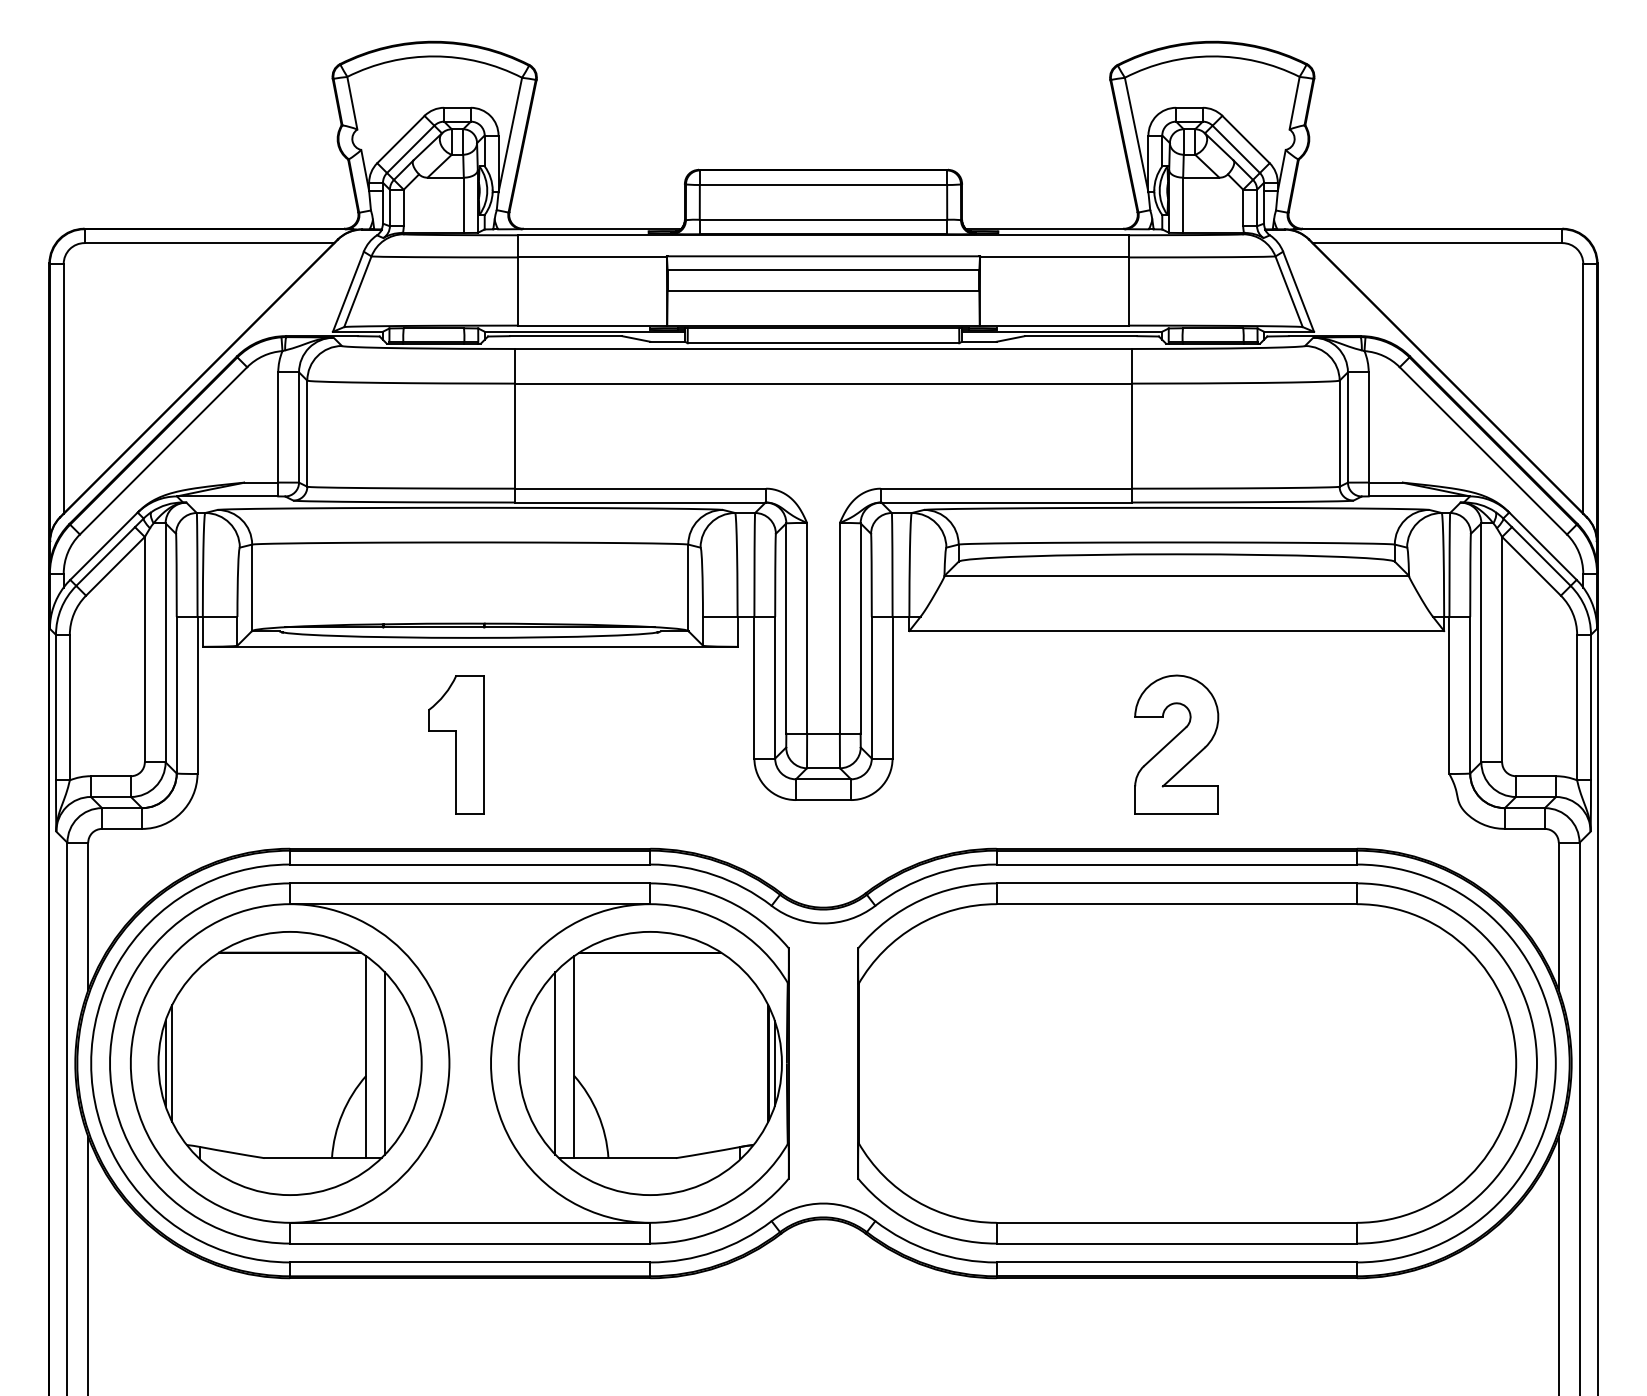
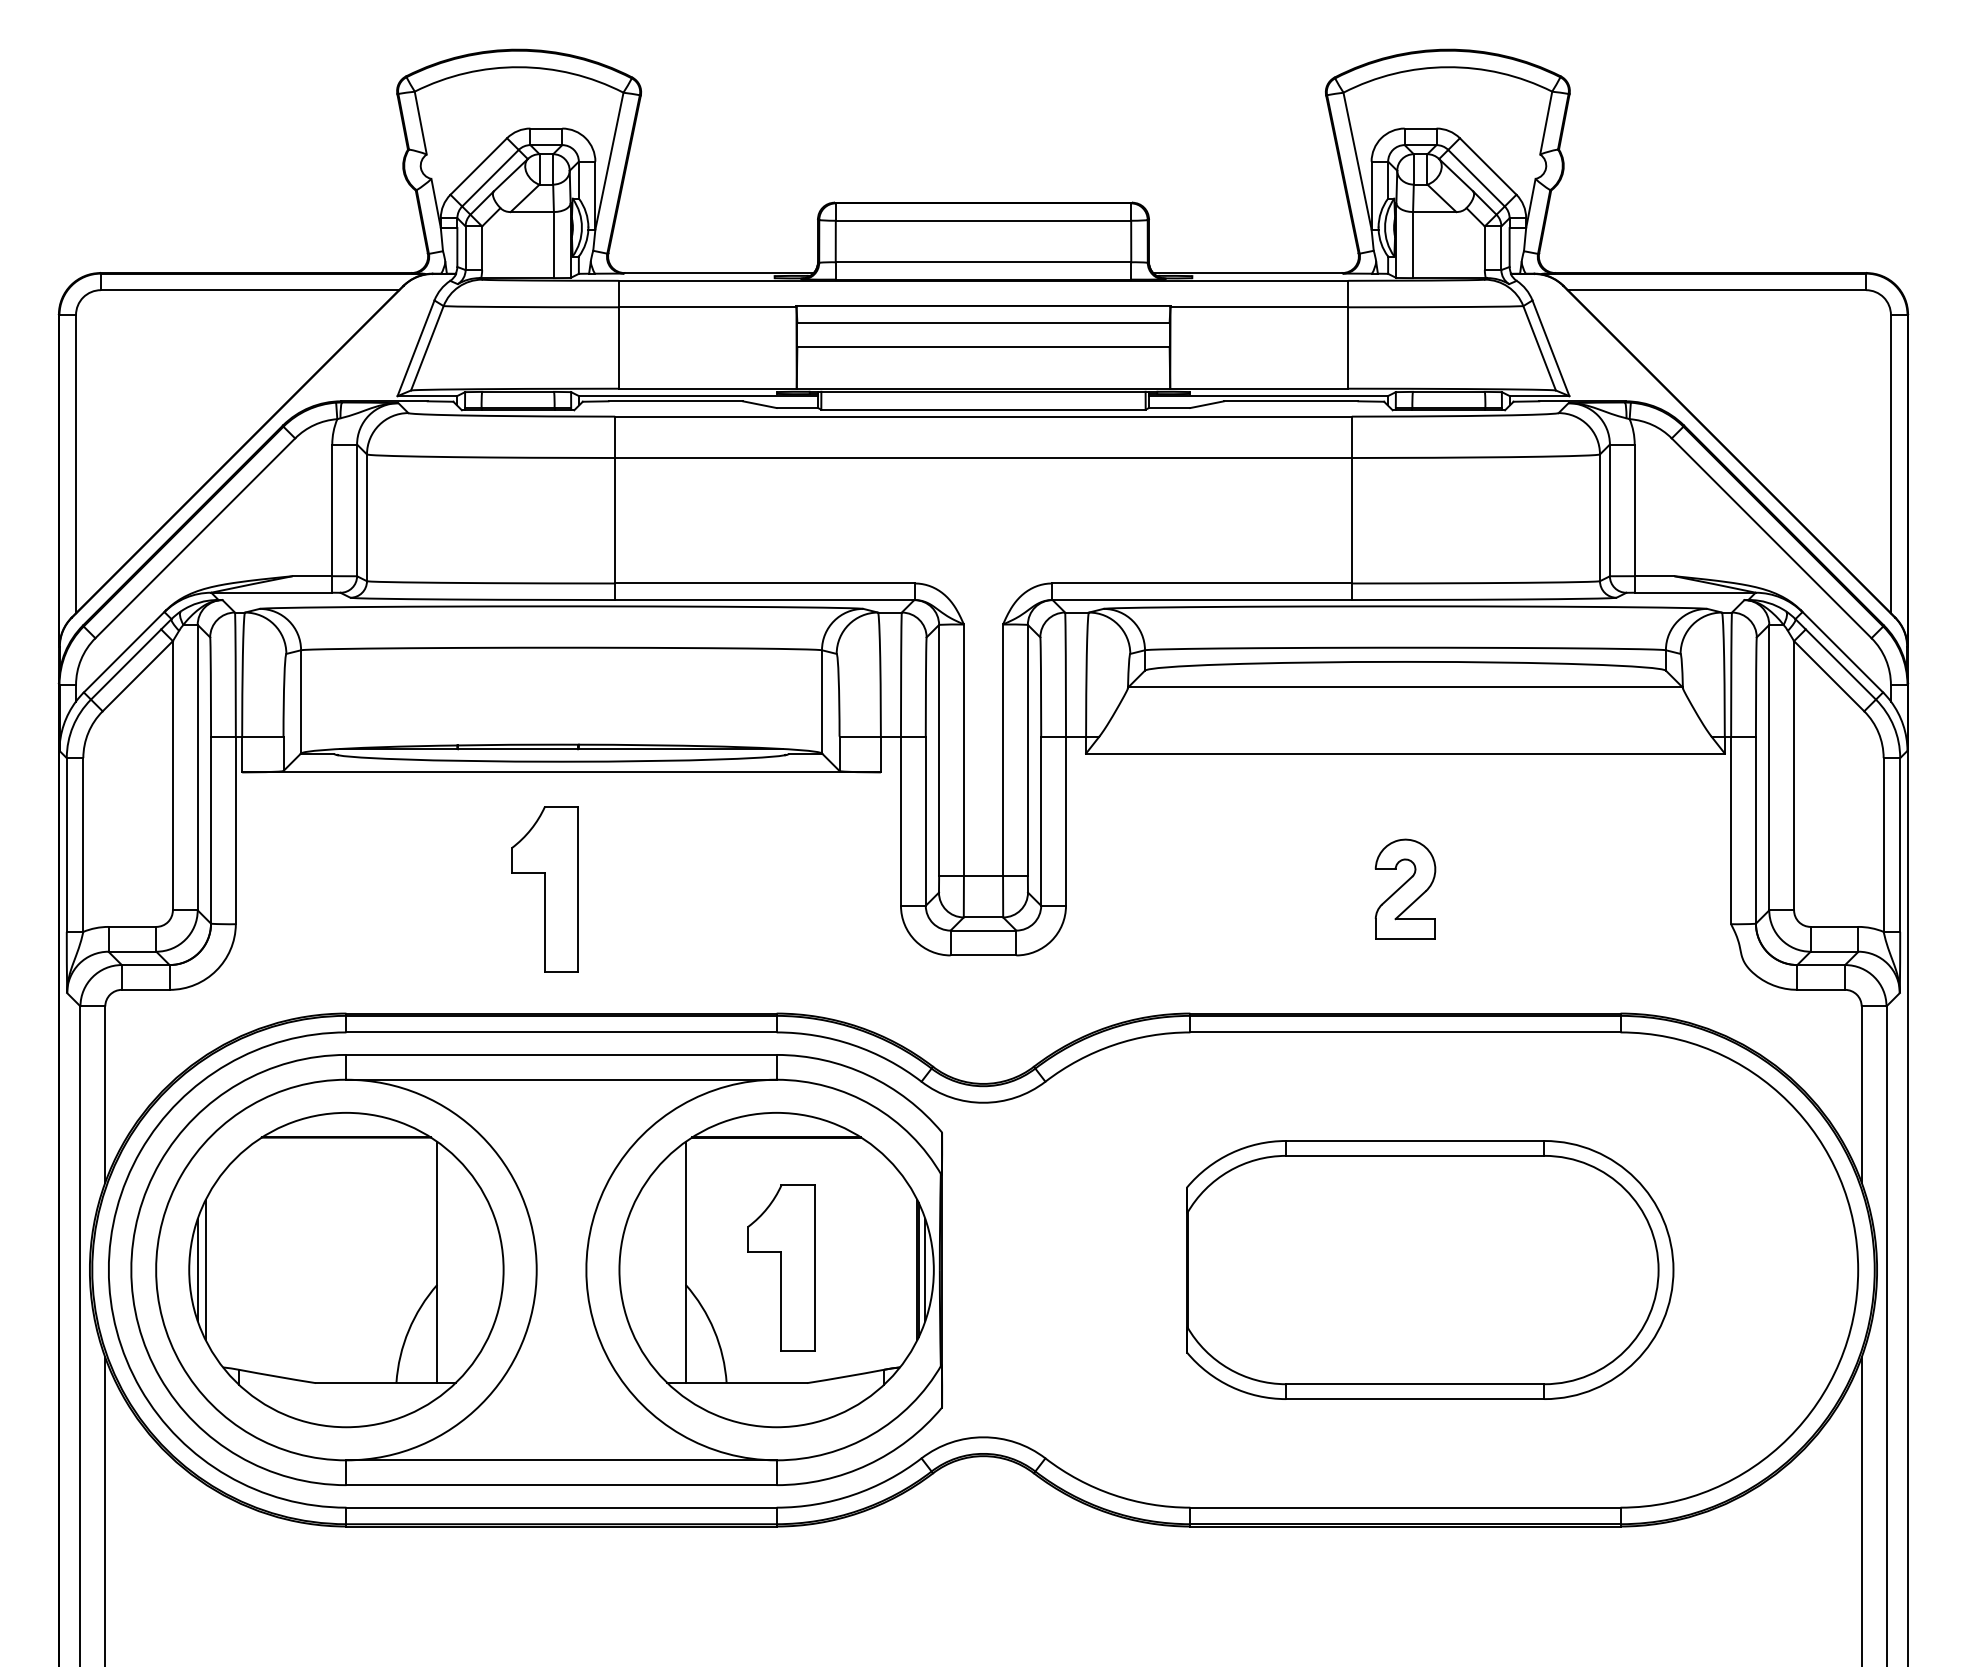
part: (1176, 744) -> (1405, 889), size x0.6
part: (654, 1061) -> (781, 1267), added
line: (385, 1063) -> (460, 1270), removed
line: (555, 1063) -> (663, 1270), removed
part: (1197, 1063) -> (1430, 1270), size x0.6

